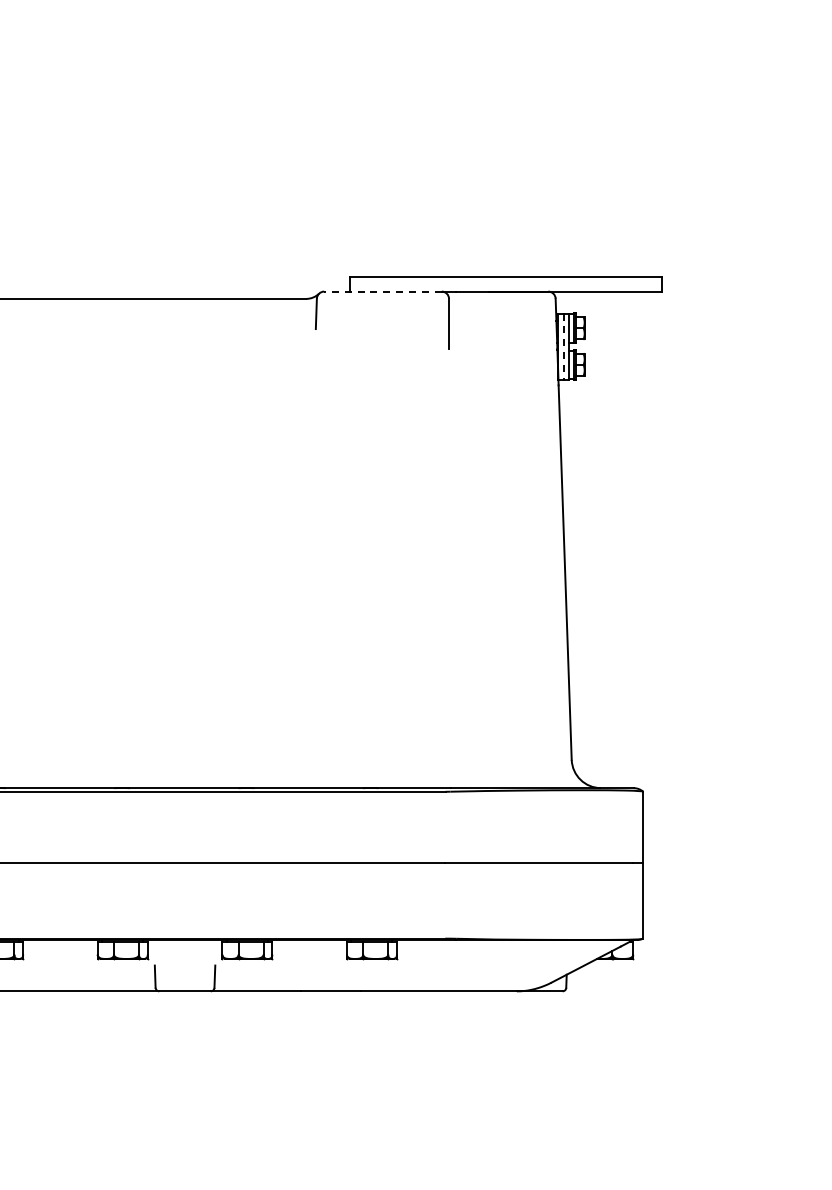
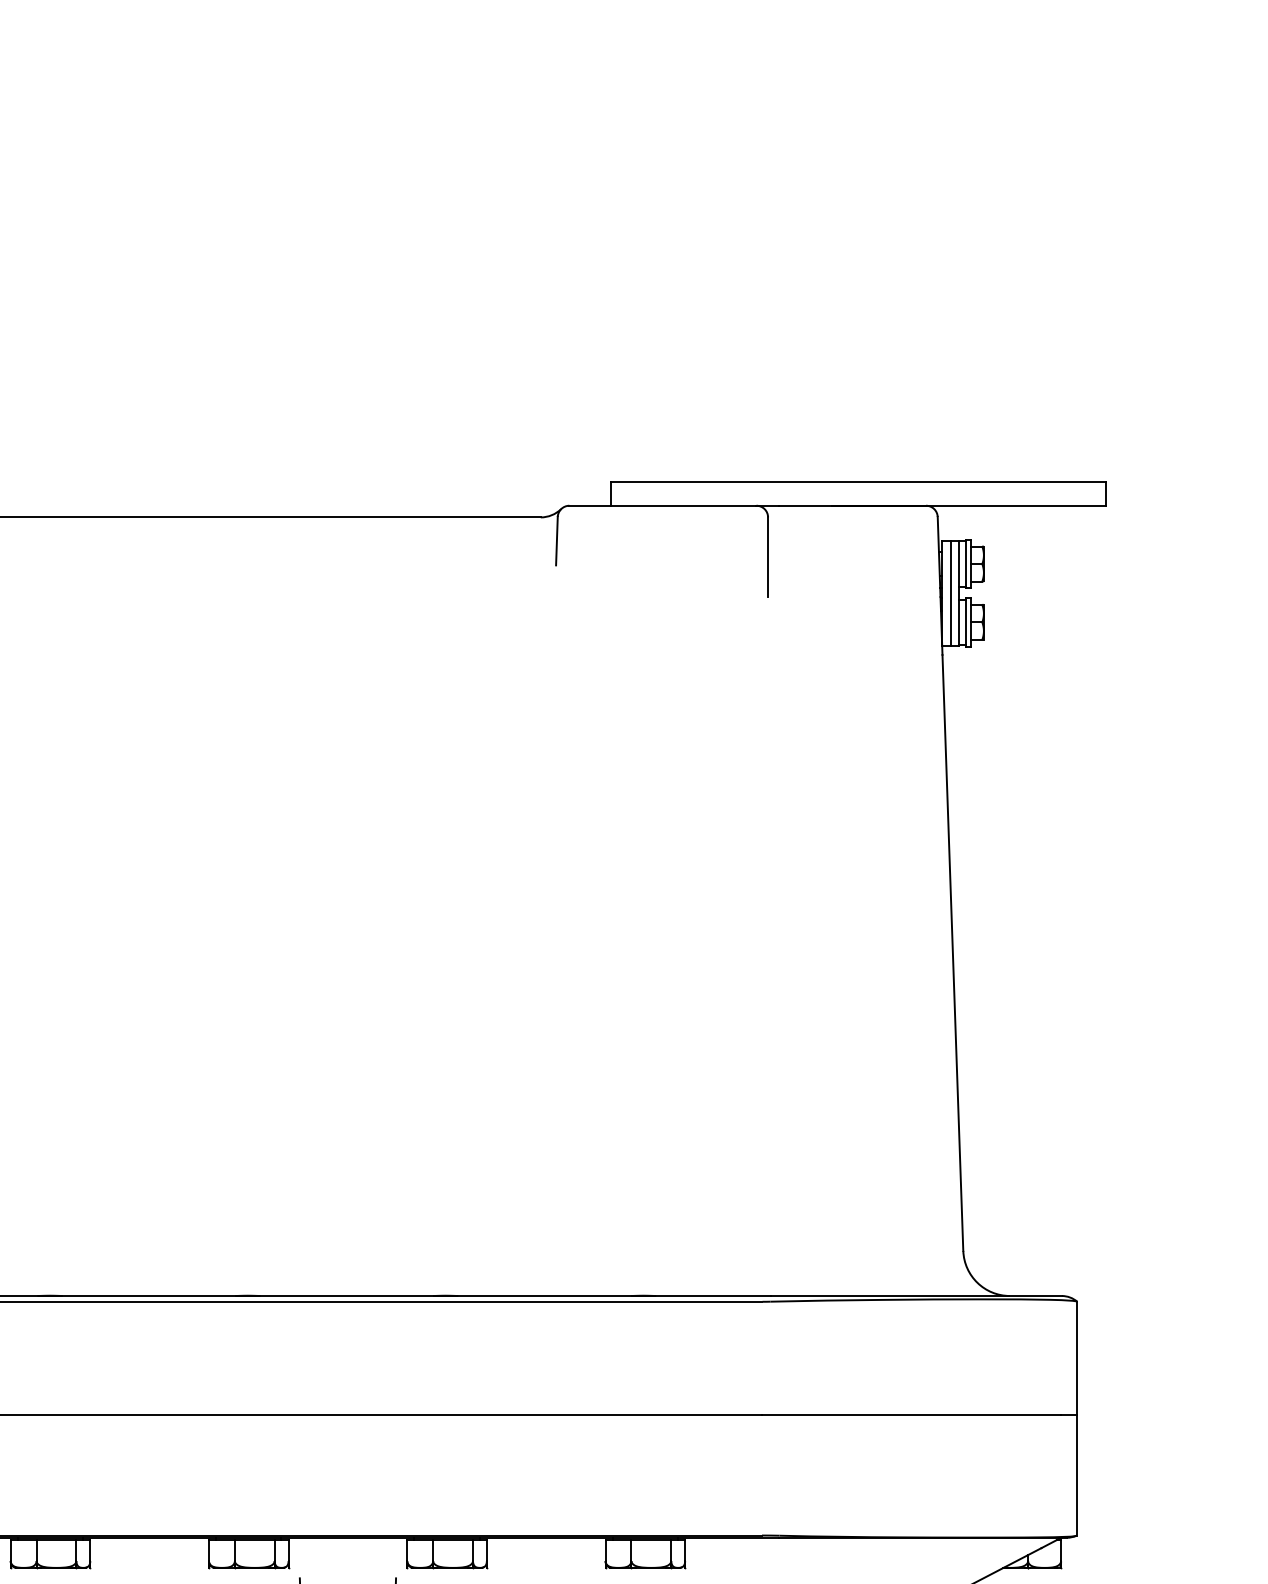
line: (382, 291) -> (662, 505), dashed -> solid
line: (563, 346) -> (950, 593), dashed -> solid

